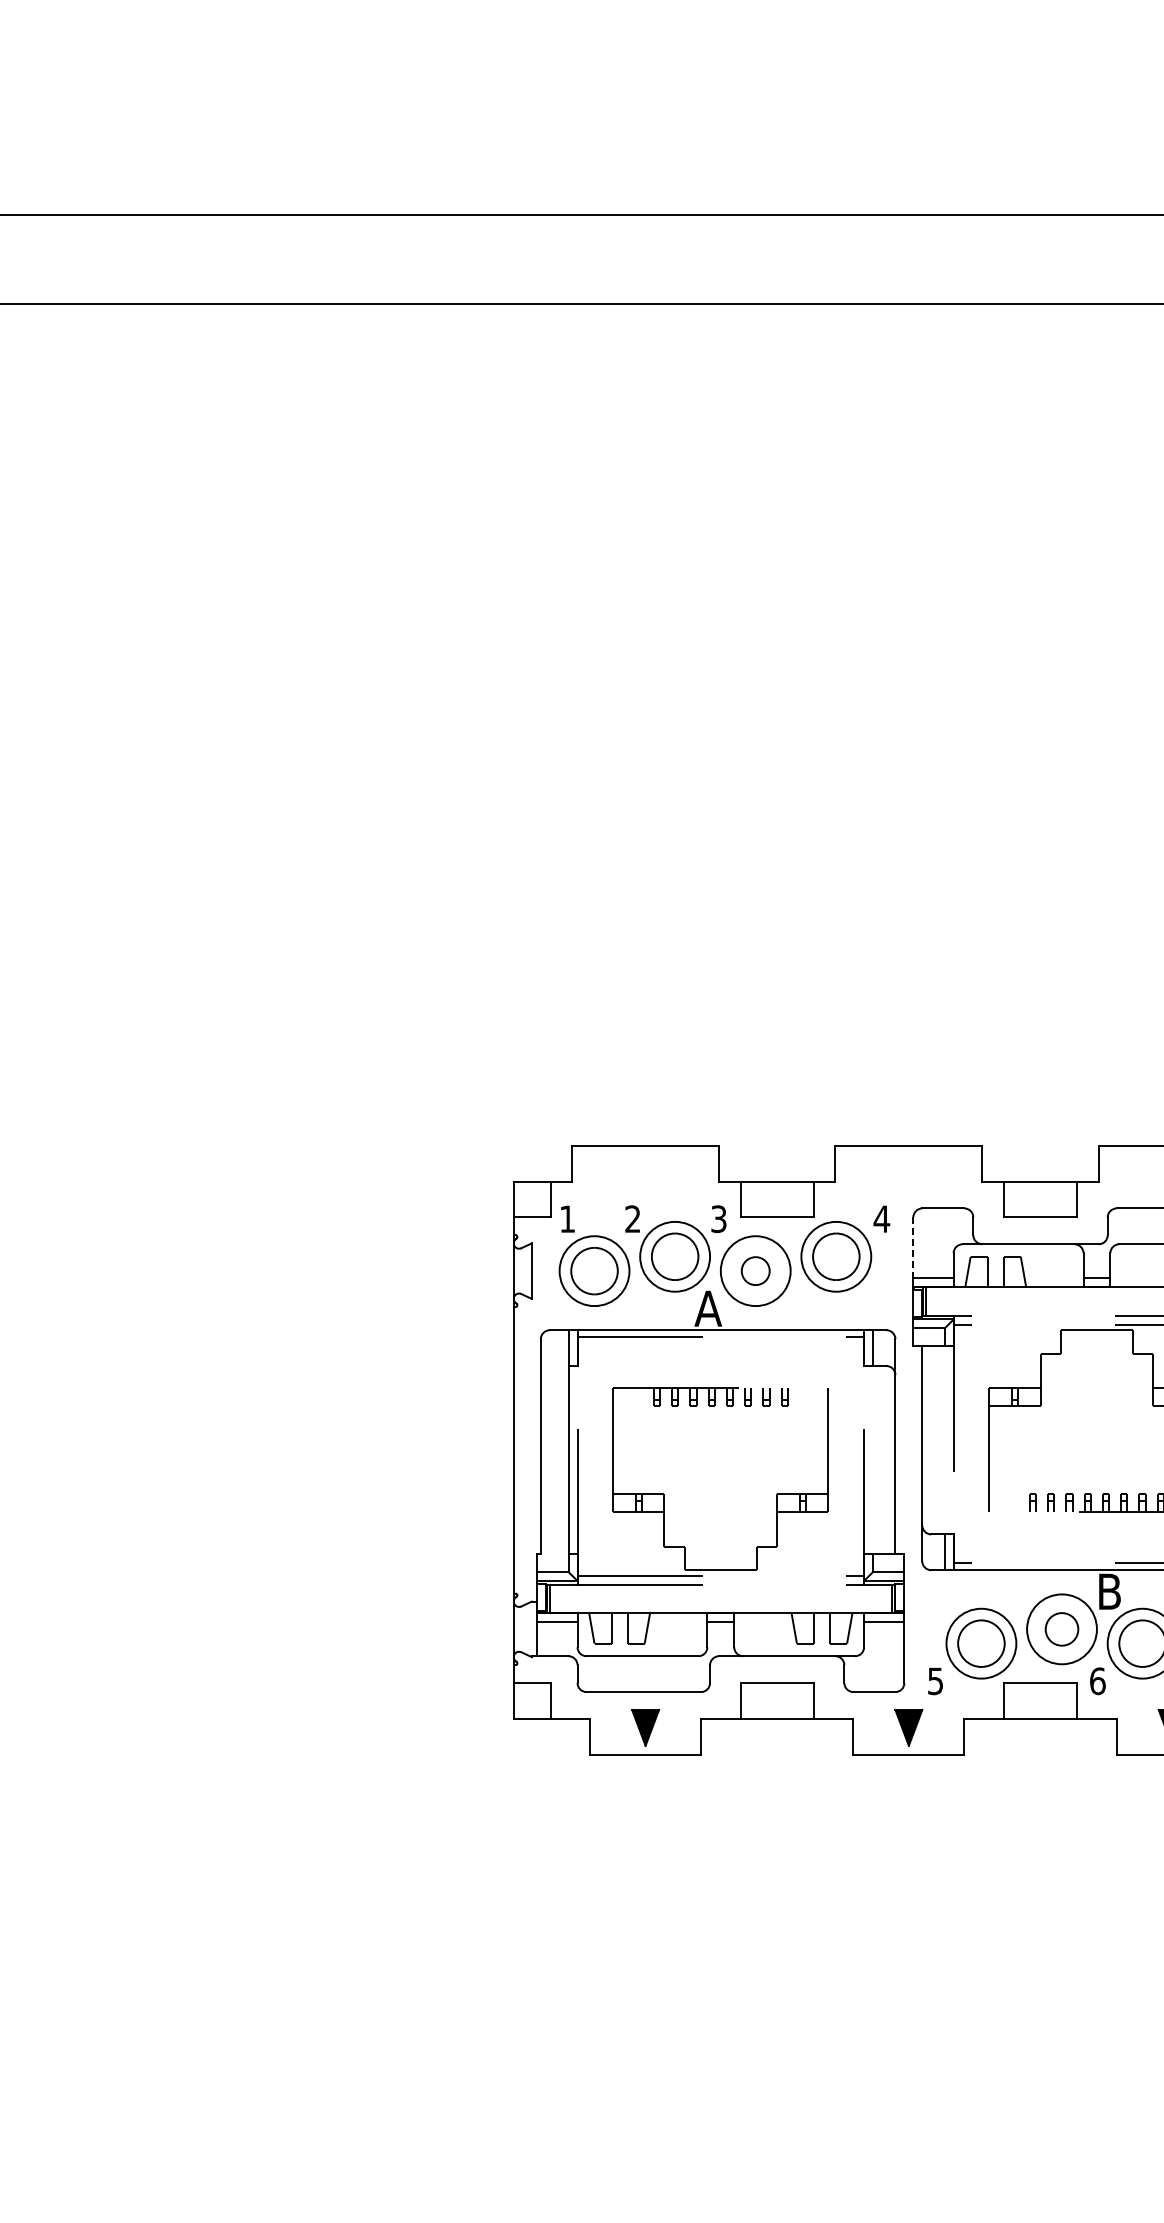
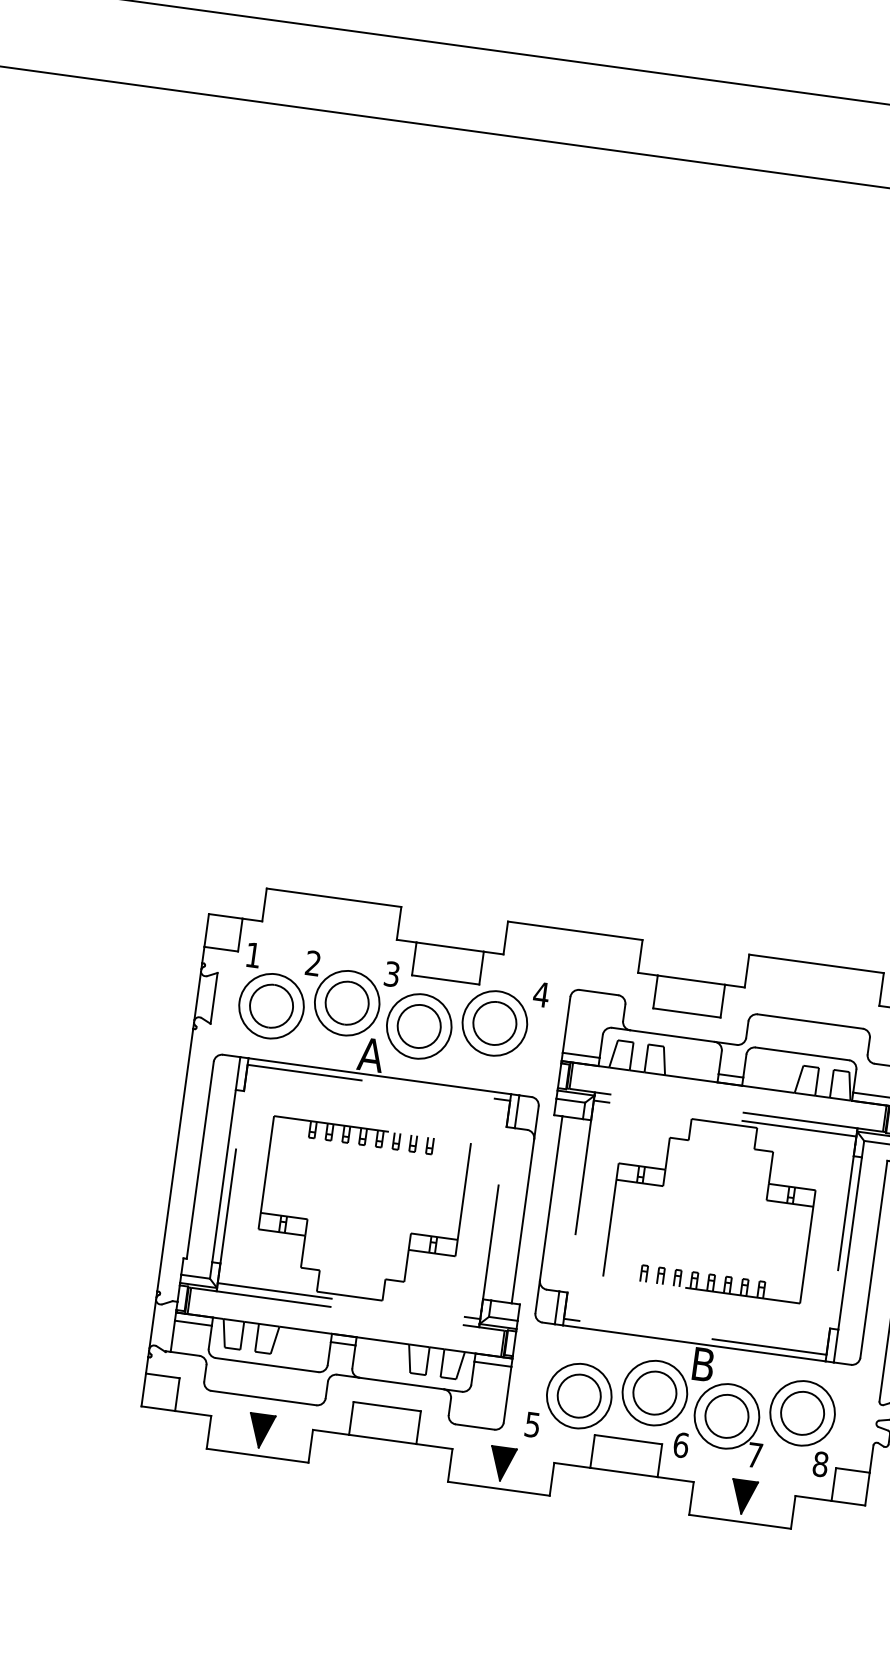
line: (913, 1248) -> (566, 1025), dashed -> solid
circle: (755, 1270) -> (419, 1025), size x1.67
circle: (1061, 1629) -> (654, 1393), size x1.43

